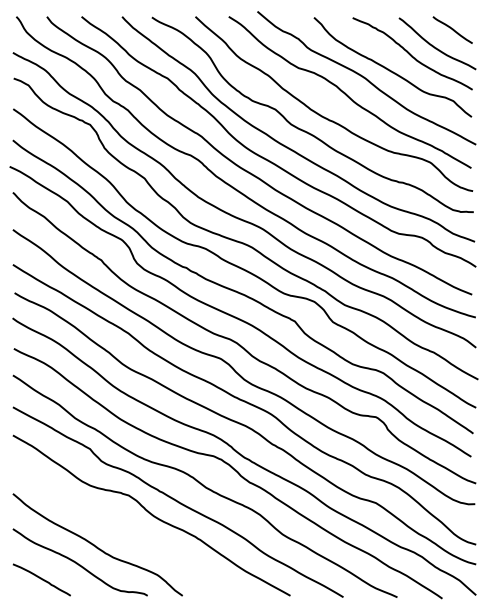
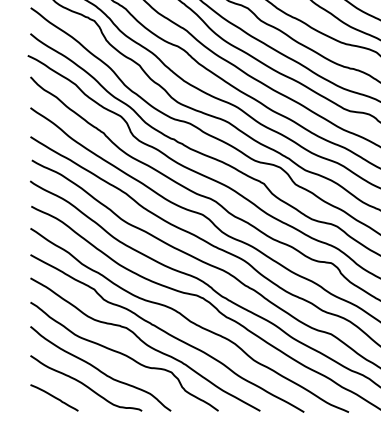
curve: (126, 529) -> (124, 356), added

